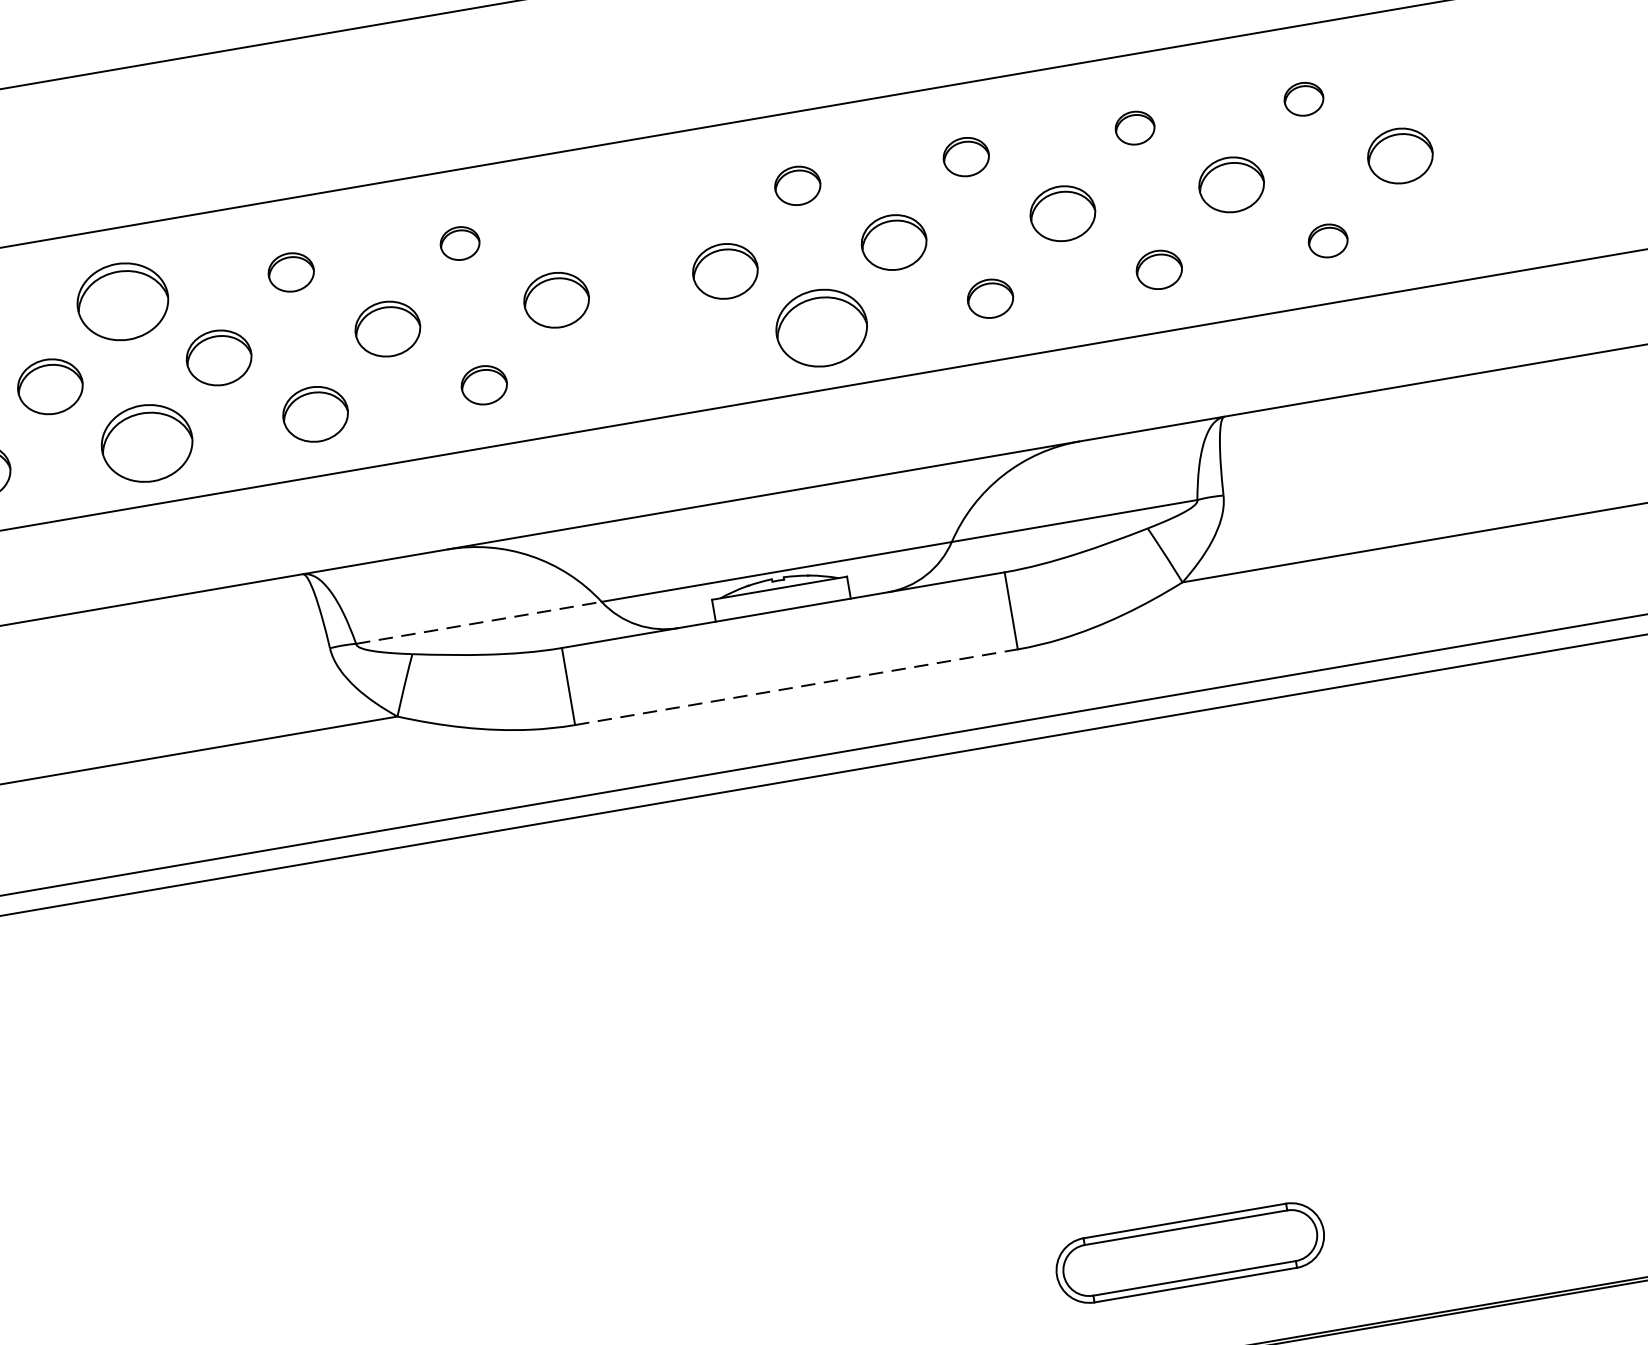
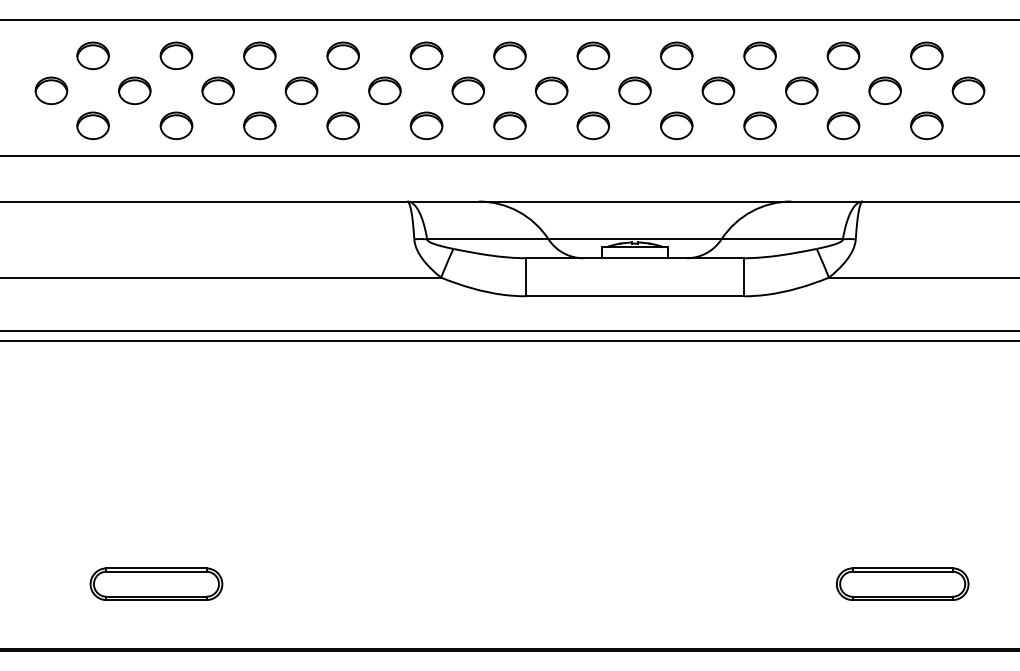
part: (1303, 99) -> (926, 55), size x1.67
part: (1135, 127) -> (843, 55), size x1.67
part: (965, 156) -> (759, 55), size x1.43
part: (797, 185) -> (676, 55), size x1.43
part: (629, 214) -> (593, 55), added
part: (1327, 240) -> (926, 125), size x1.67
part: (459, 243) -> (509, 55), size x1.67
part: (1159, 269) -> (843, 125), size x1.43
part: (291, 271) -> (426, 55), size x1.43
part: (989, 298) -> (759, 125), size x1.43
part: (121, 301) -> (342, 55), size x0.71
part: (821, 327) -> (676, 125), size x0.71
part: (653, 355) -> (593, 125), added
part: (483, 384) -> (509, 125), size x1.43
part: (145, 442) -> (342, 125), size x0.71
line: (478, 623) -> (487, 239), dashed -> solid
line: (797, 687) -> (635, 296), dashed -> solid
part: (1189, 1251) -> (902, 583), moved

